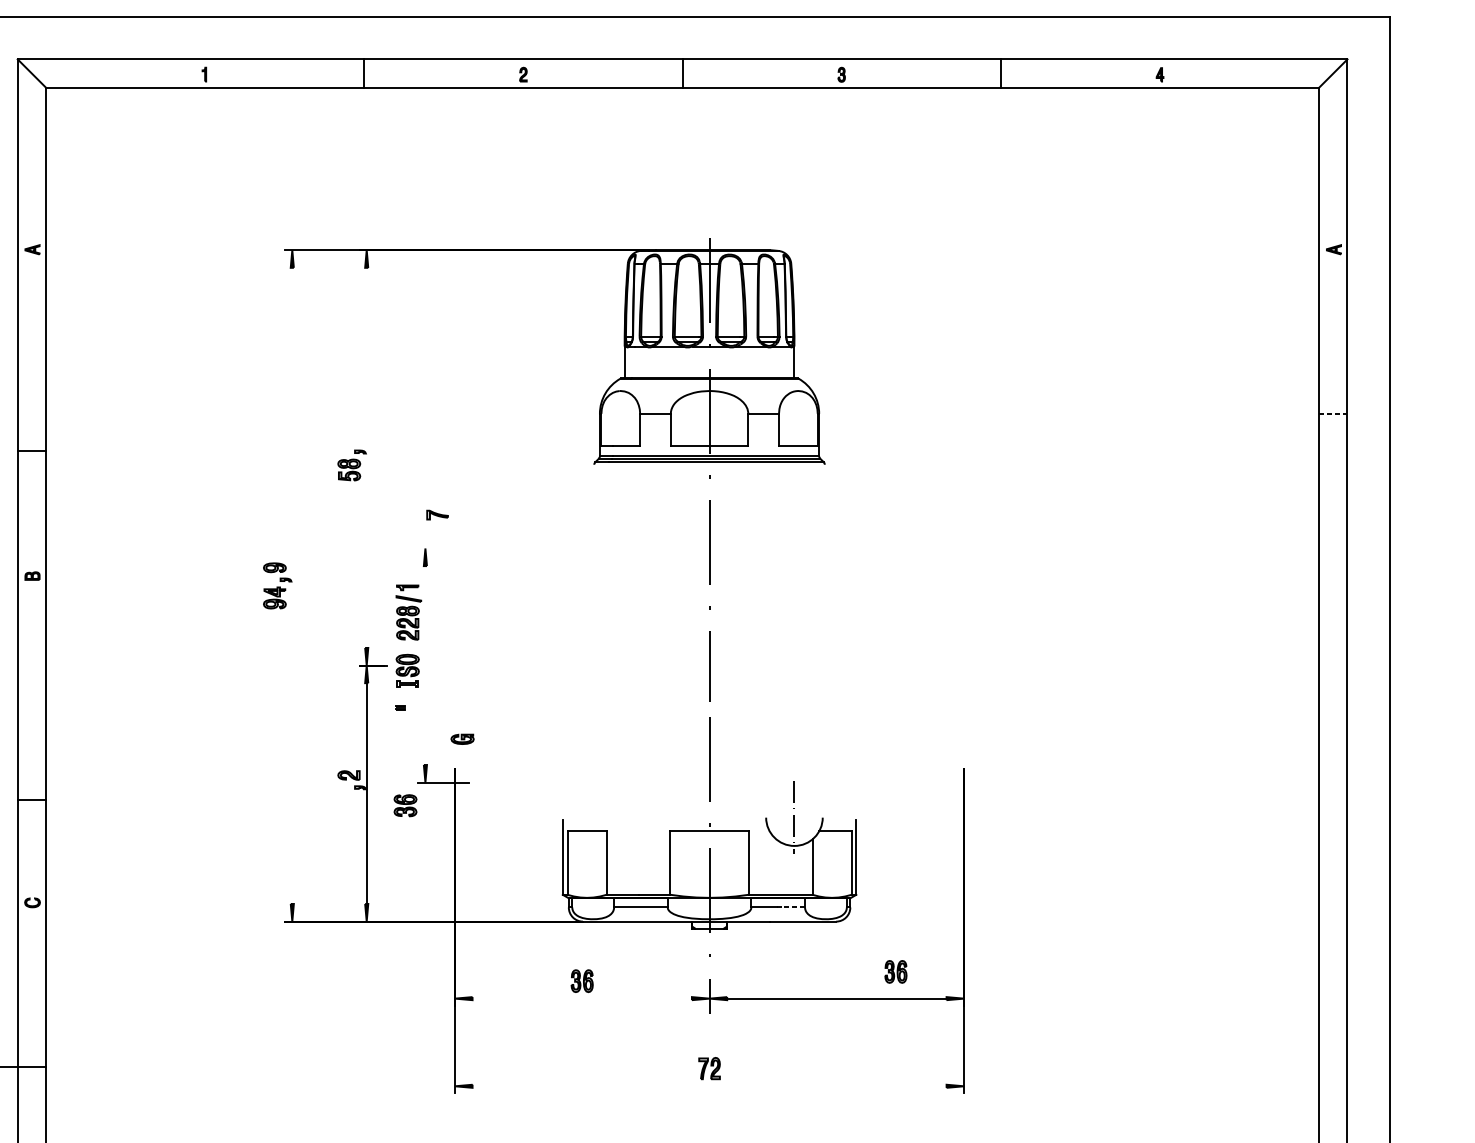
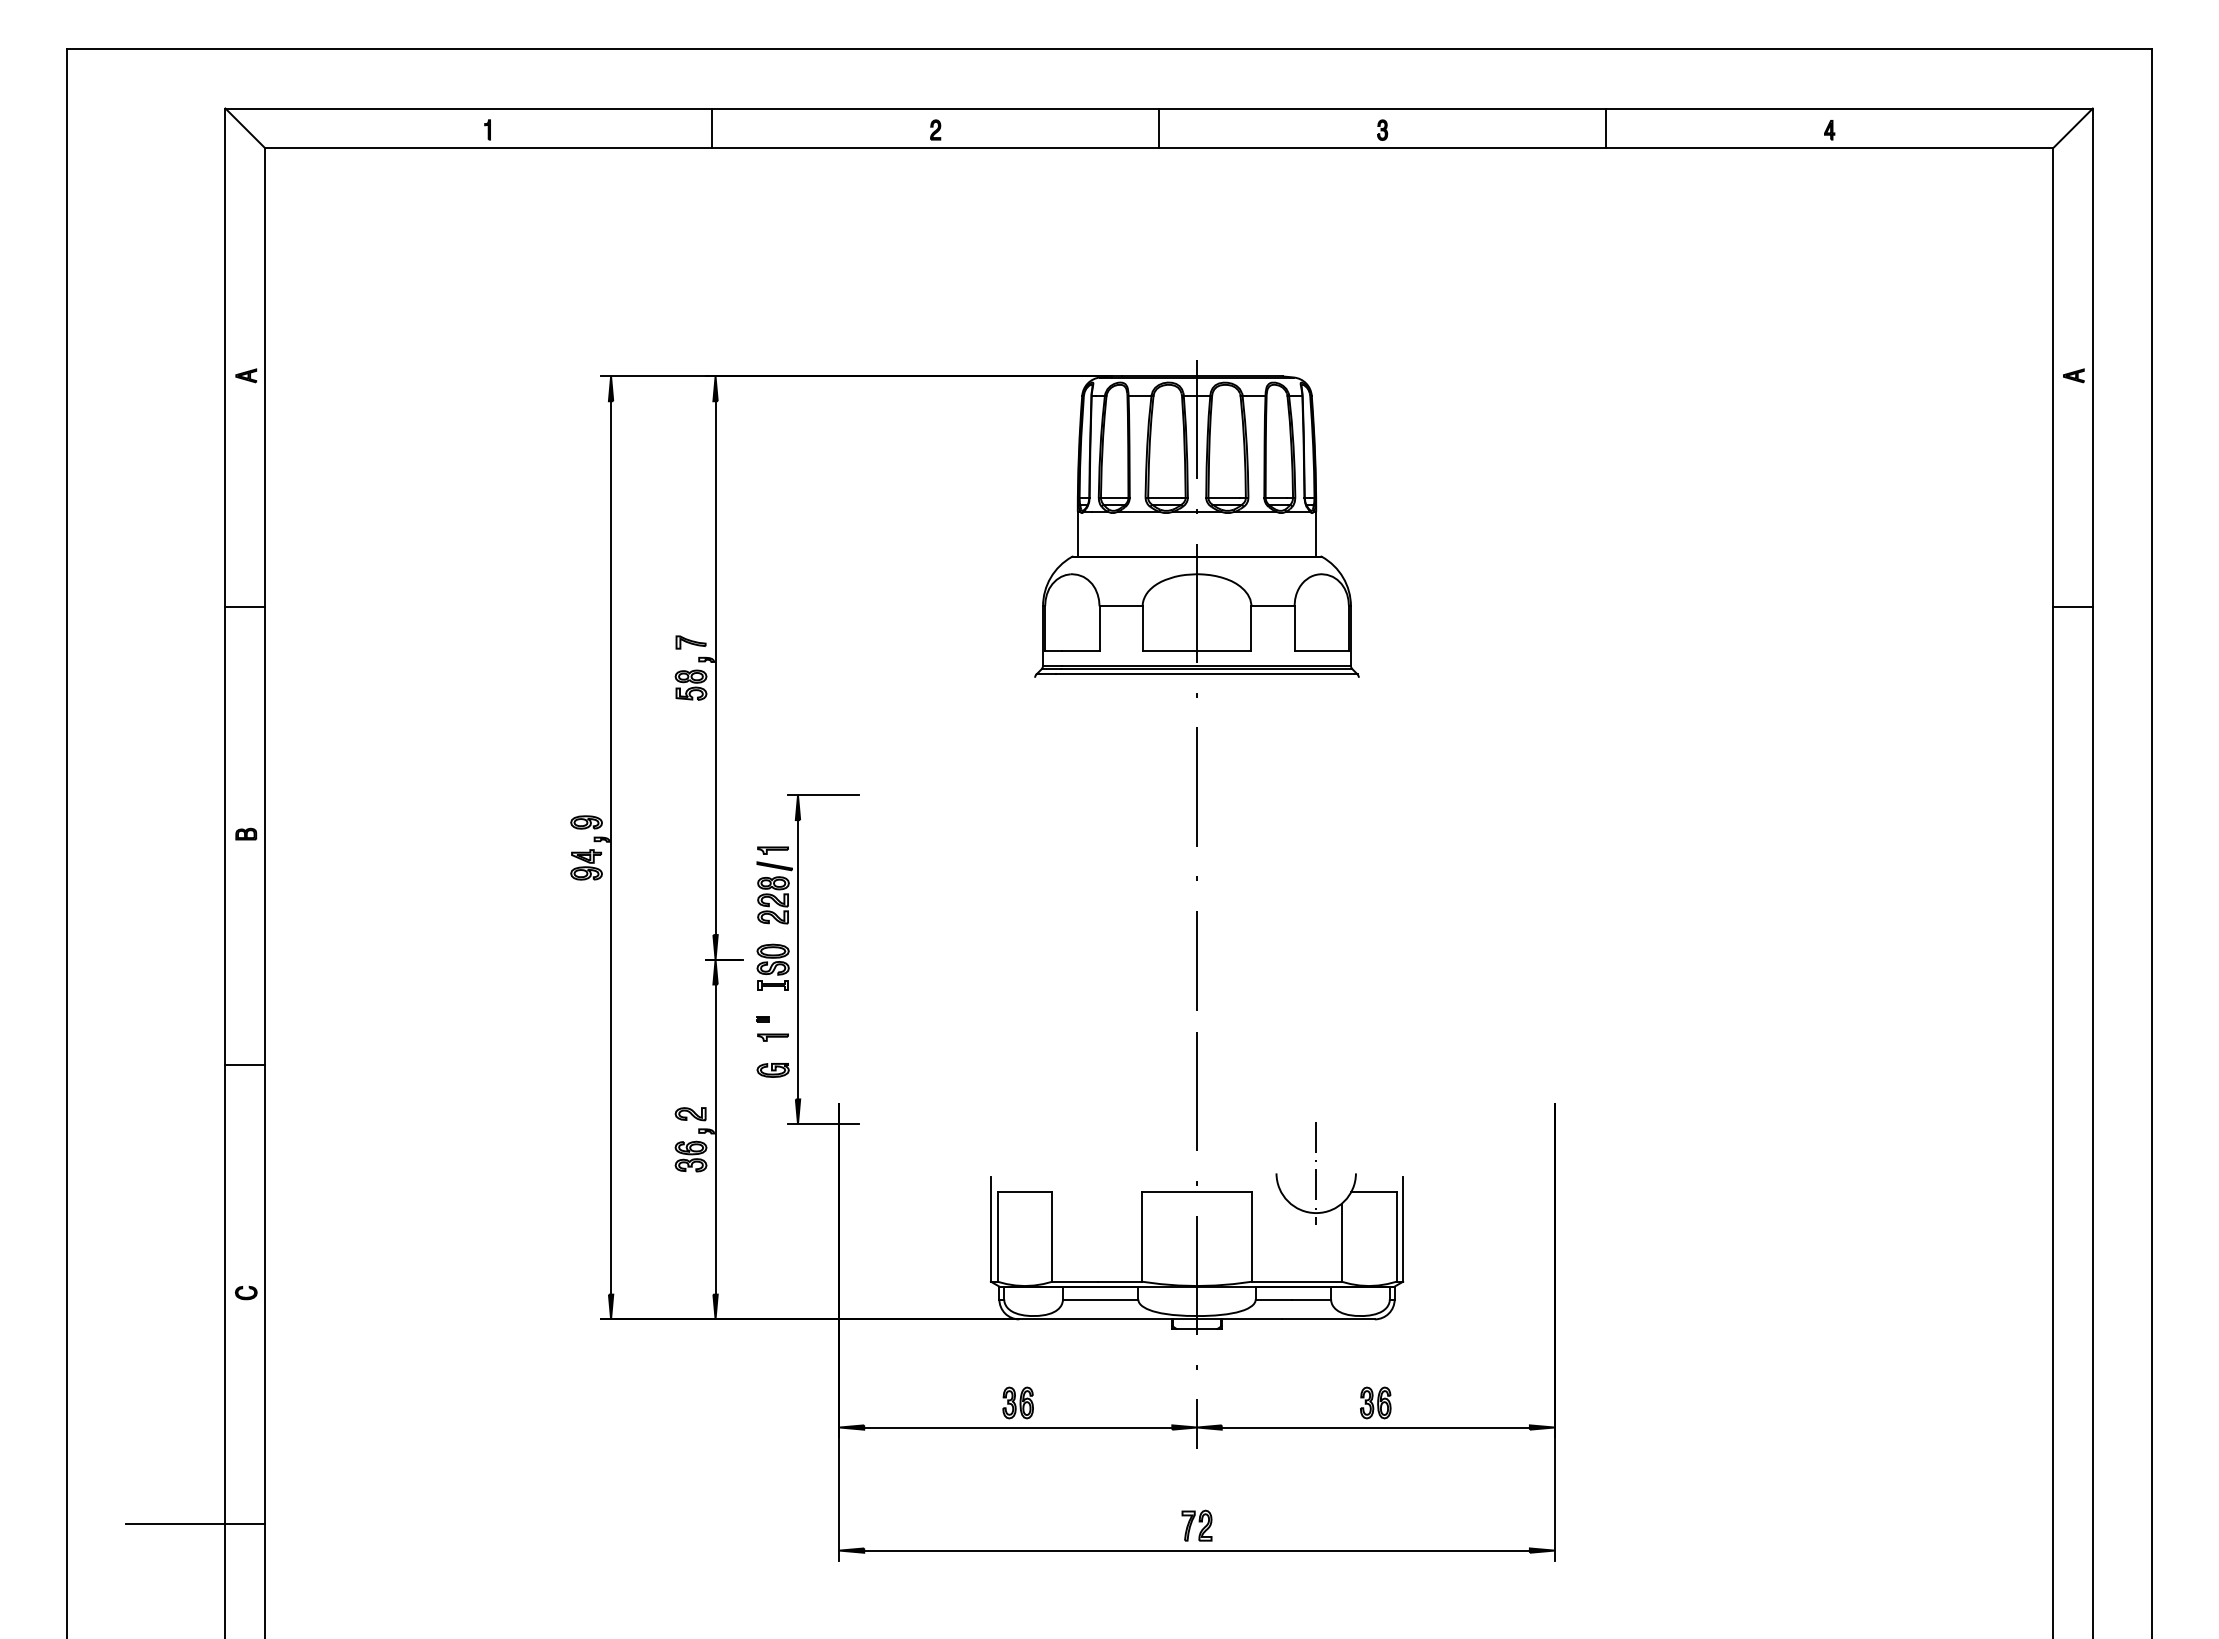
line: (1332, 413) -> (2072, 606), dashed -> solid
line: (31, 451) -> (245, 606), moved
line: (366, 458) -> (715, 668), added
part: (437, 515) -> (690, 642), moved
line: (443, 548) -> (823, 795), added
line: (292, 585) -> (611, 847), added
line: (425, 665) -> (798, 959), added
part: (407, 720) -> (772, 1037), added
part: (462, 739) -> (772, 1070), moved
line: (31, 799) -> (245, 1065), moved
part: (405, 805) -> (690, 1156), moved
line: (791, 907) -> (1311, 1299), dashed -> solid
part: (895, 971) -> (1375, 1402), moved
line: (582, 998) -> (1018, 1427), added
line: (709, 1086) -> (1196, 1550), added

